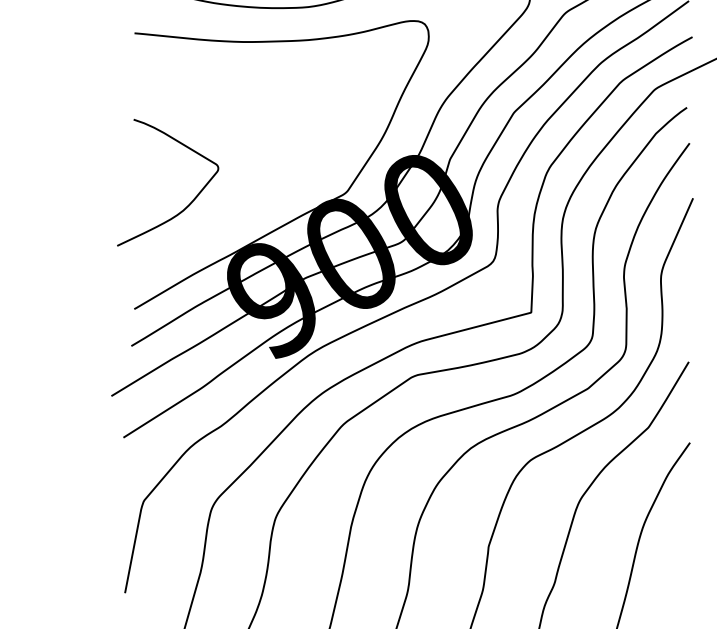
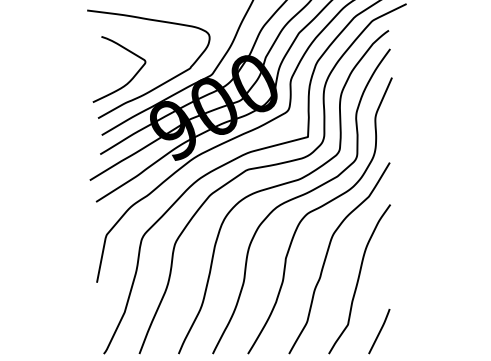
curve: (249, 209) -> (161, 83), added

